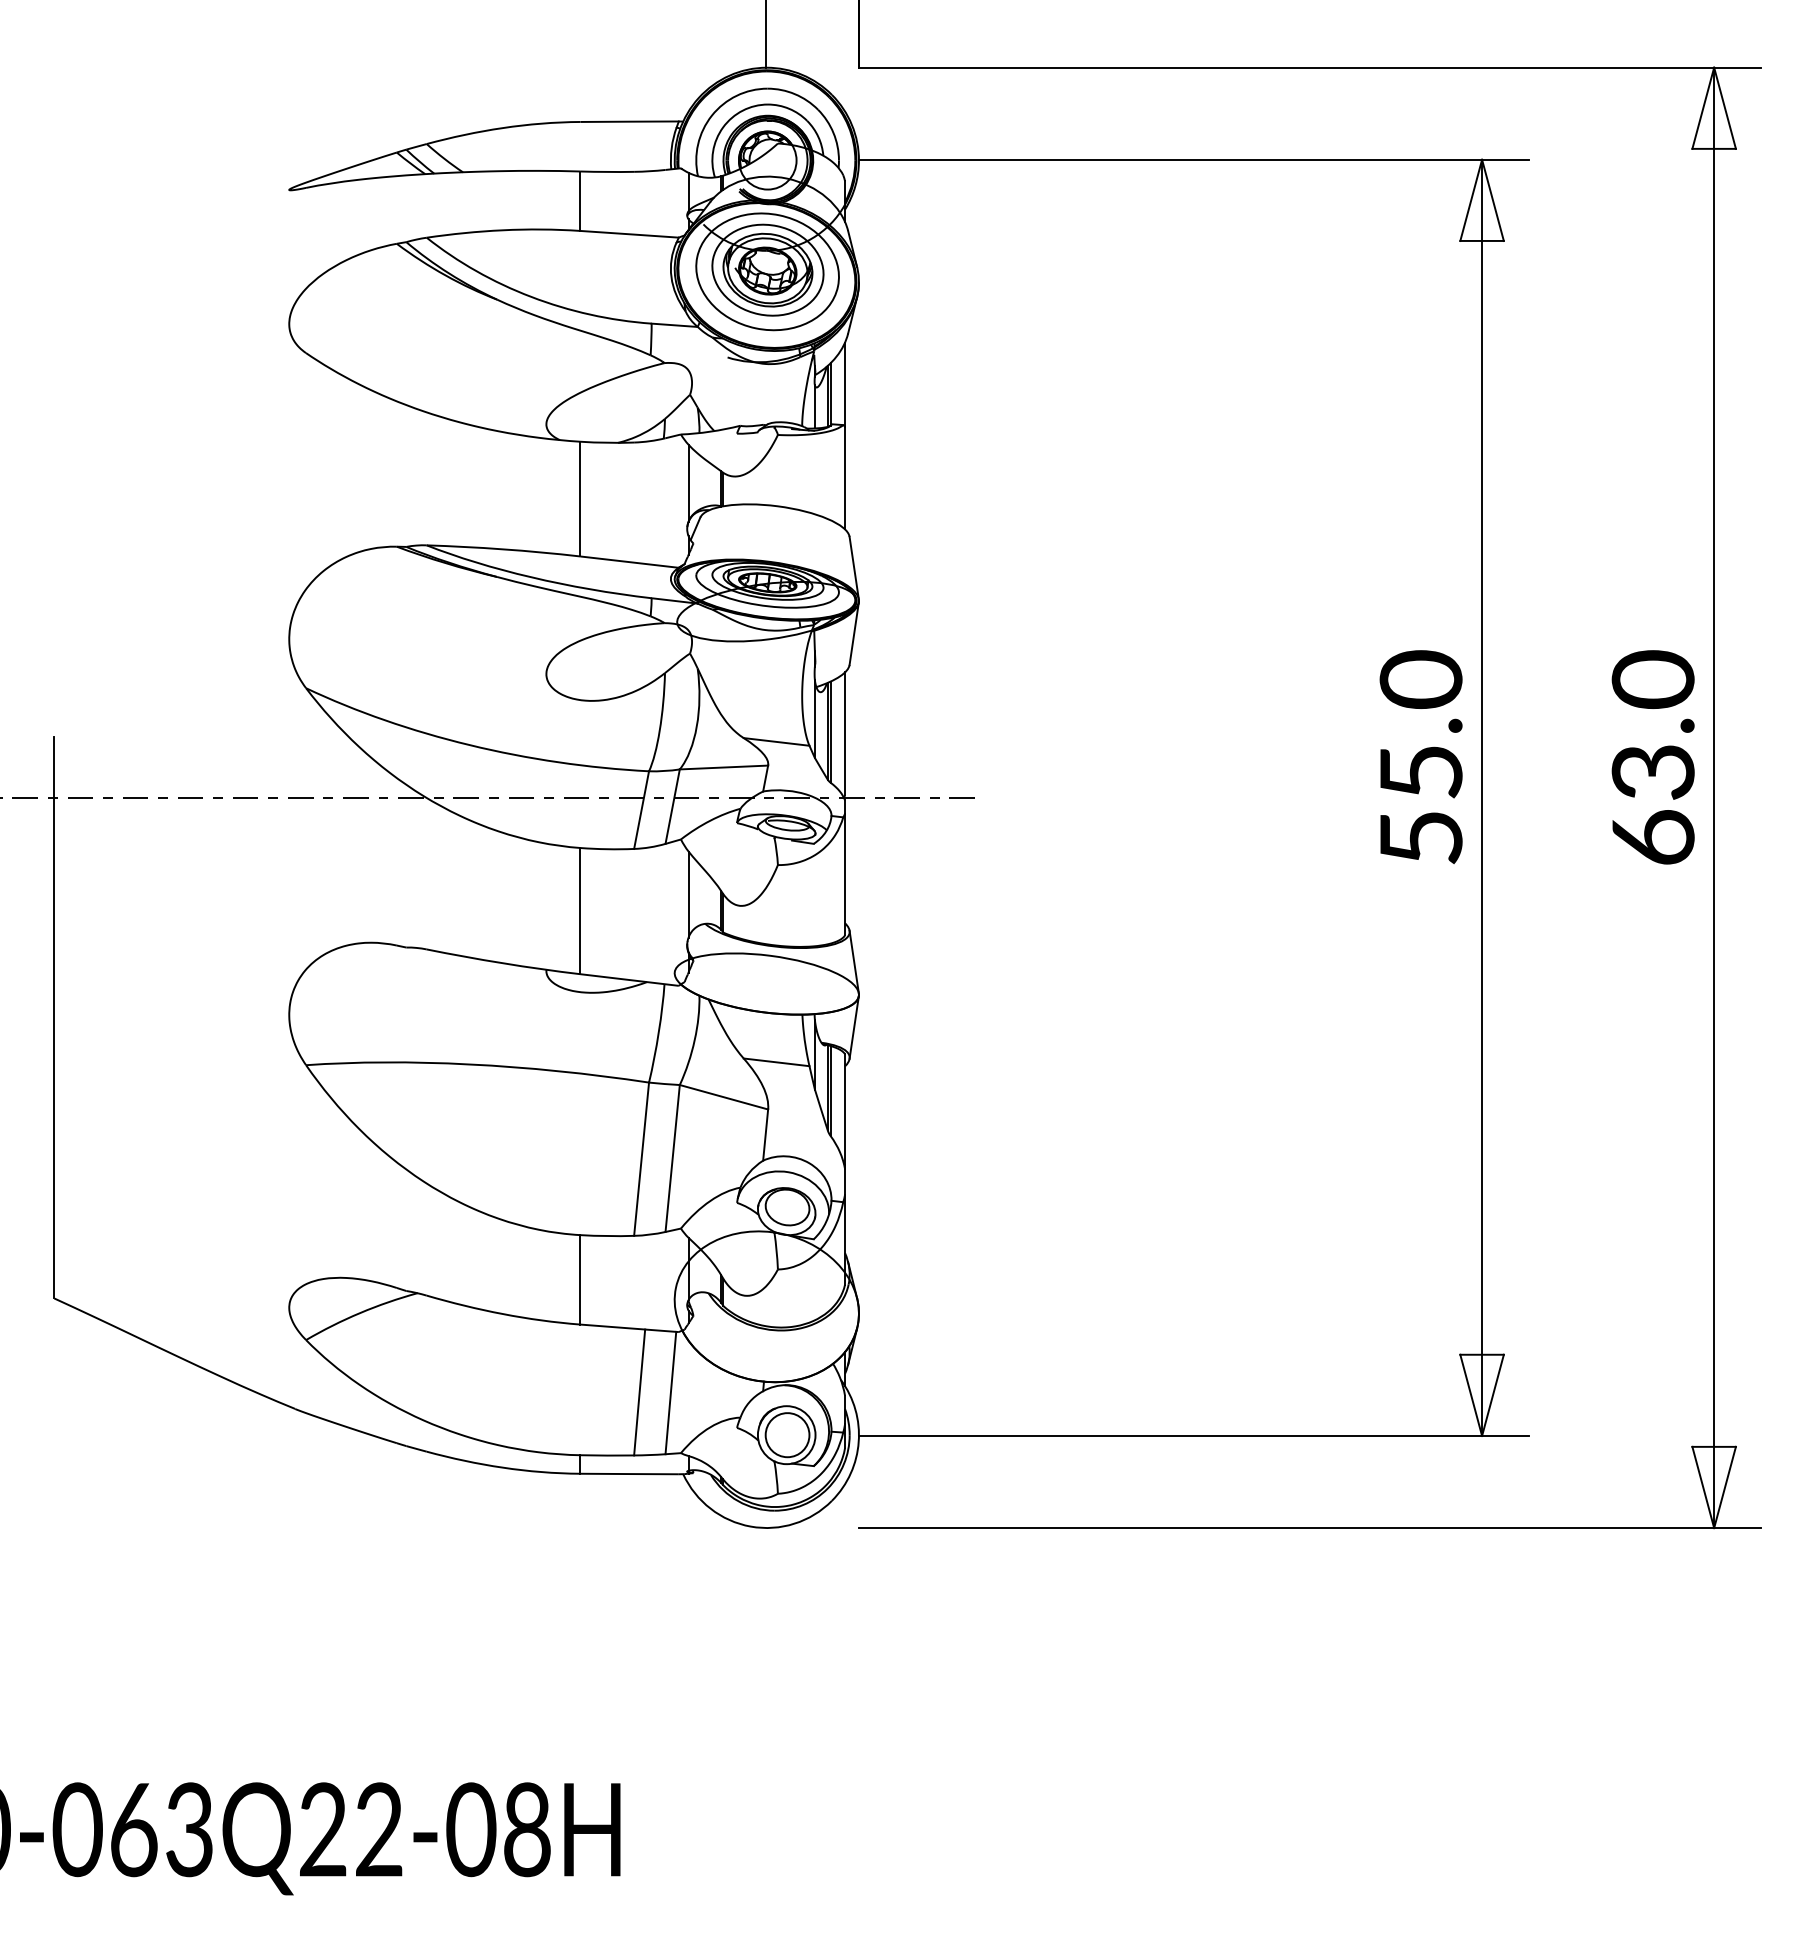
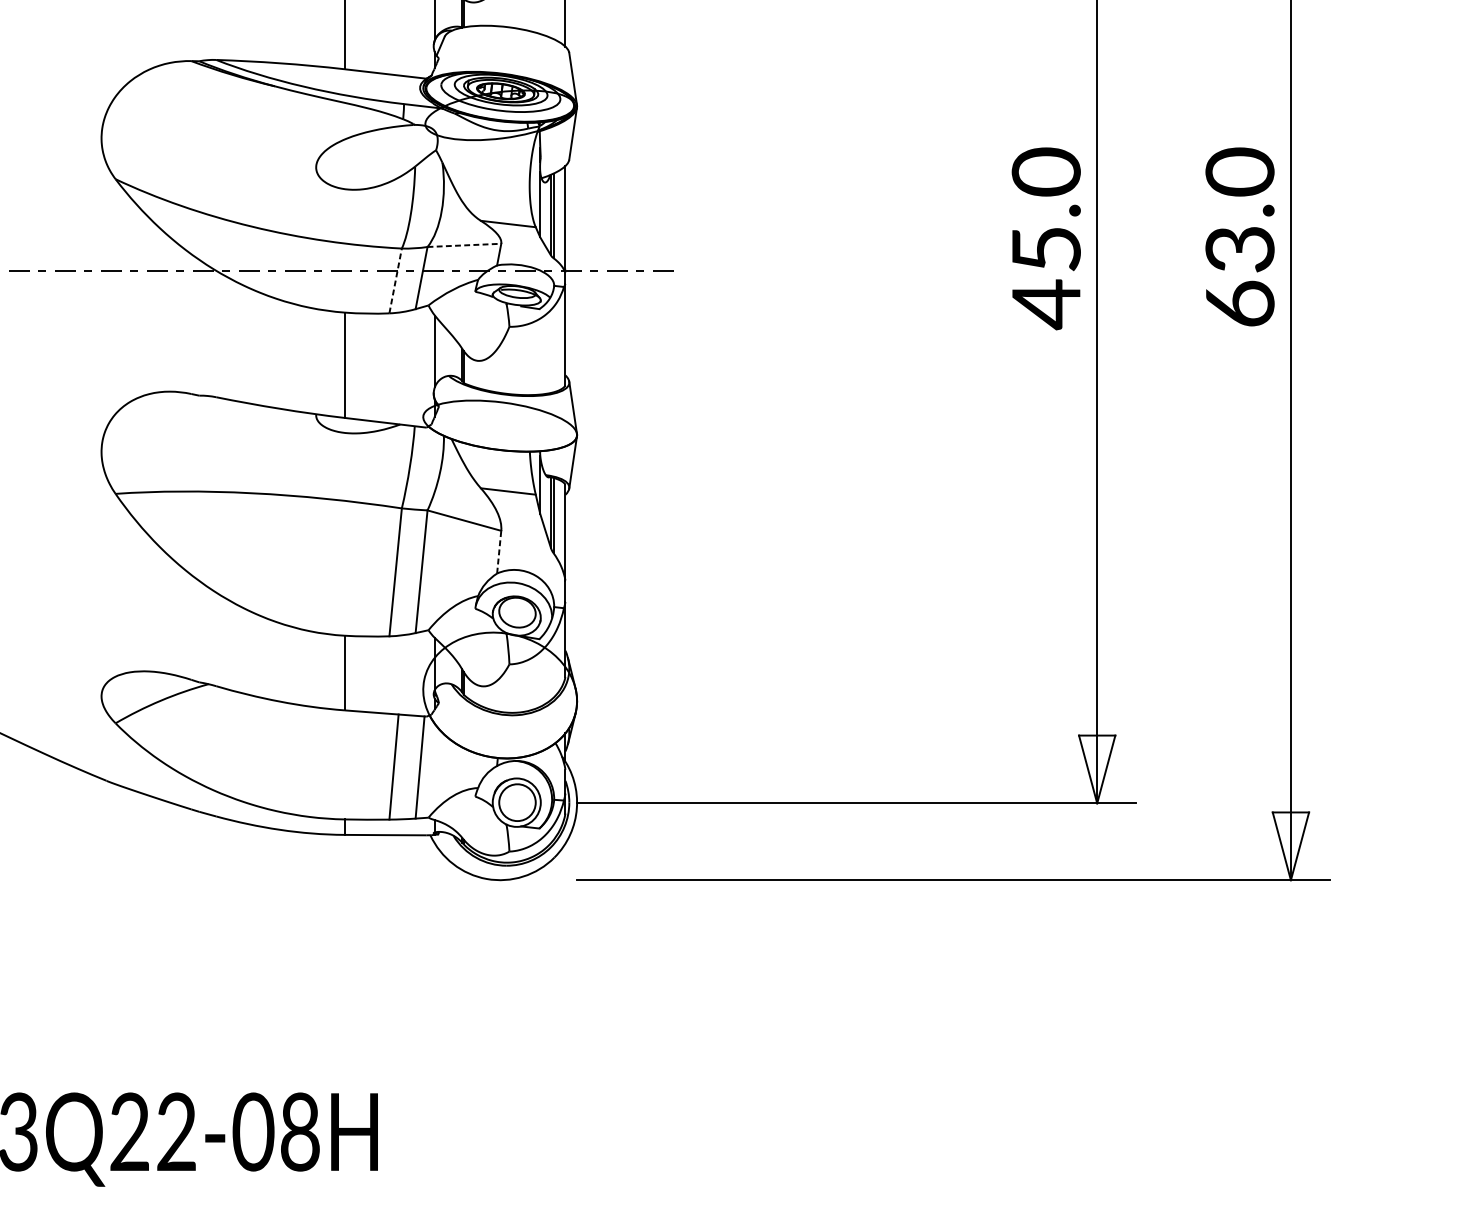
line: (724, 767) -> (464, 245), solid -> dashed
line: (641, 810) -> (395, 281), solid -> dashed
text: (1421, 838) -> (1046, 304), 55.0 -> 45.0
line: (765, 1135) -> (499, 552), solid -> dashed

